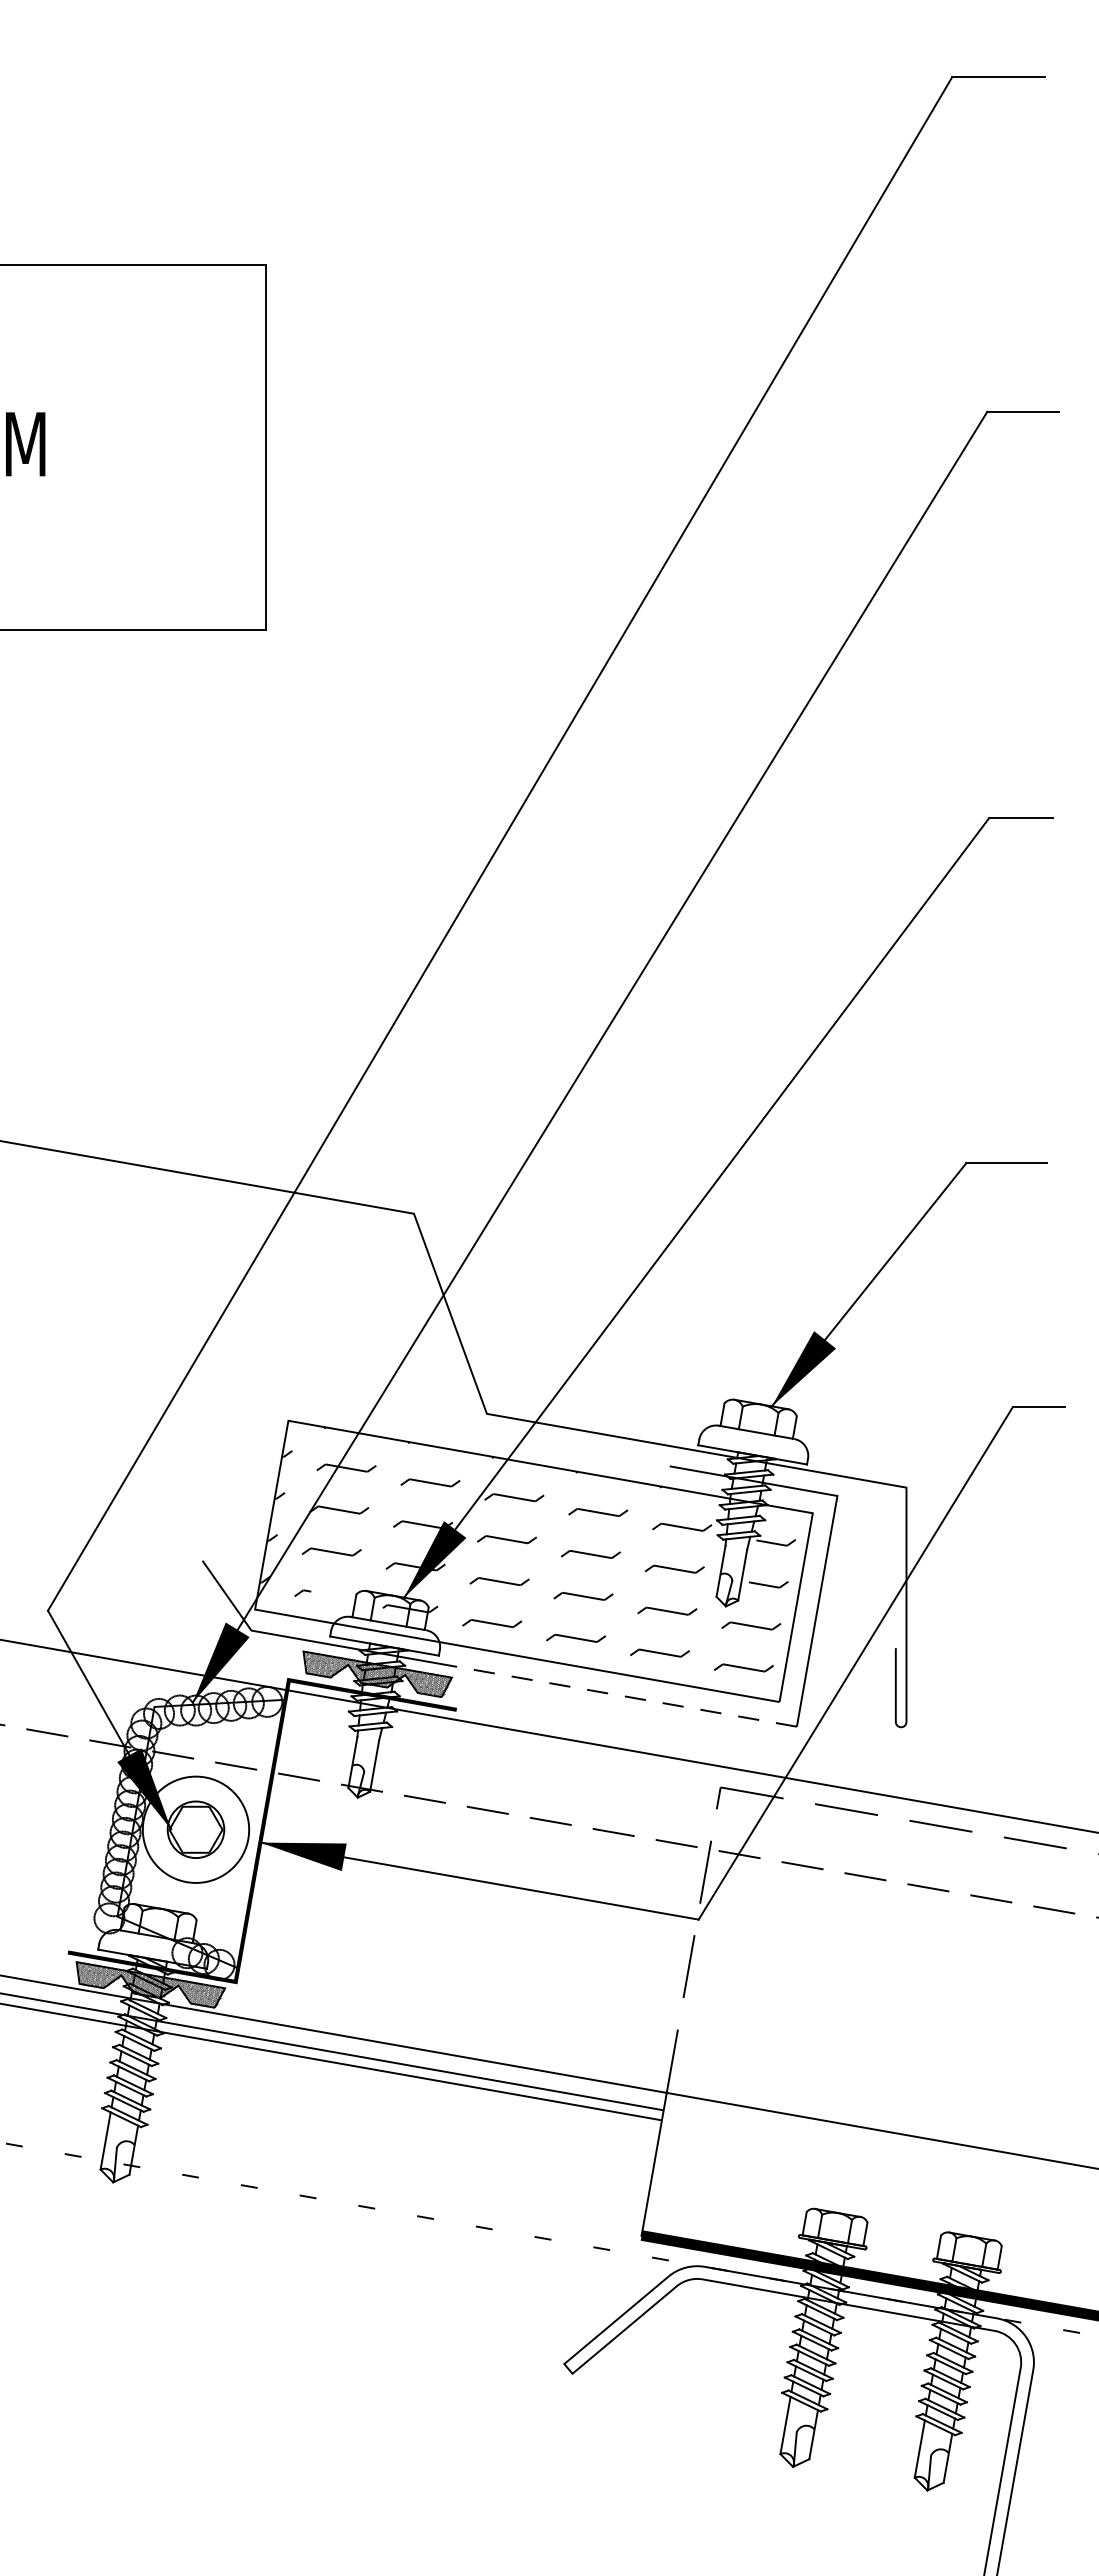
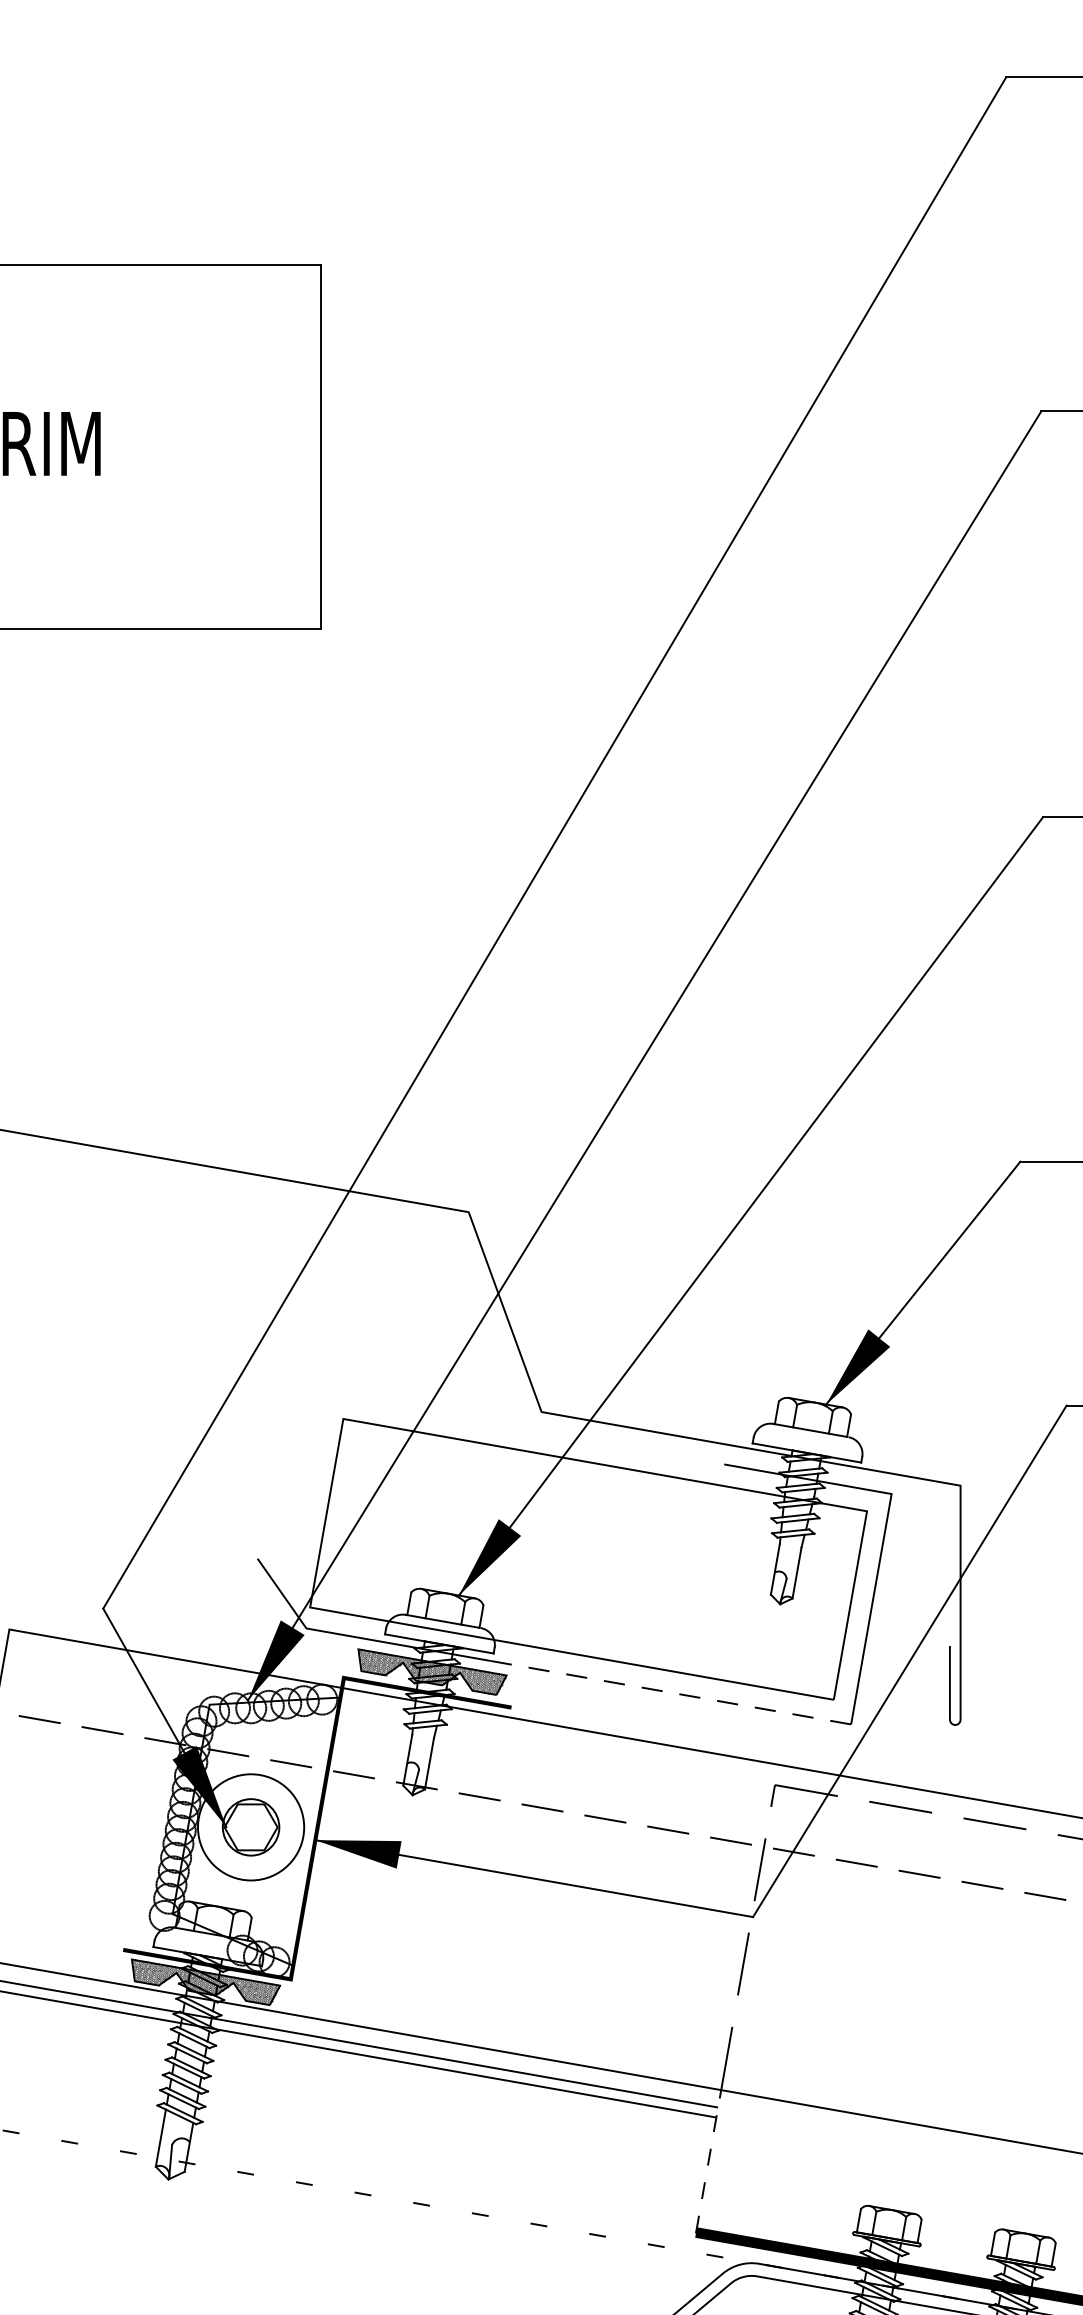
hatch: (527, 1549) -> (582, 1547), removed
line: (654, 2164) -> (708, 2161), solid -> dashed

